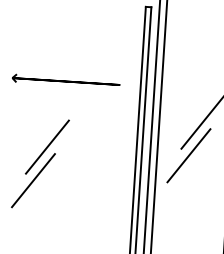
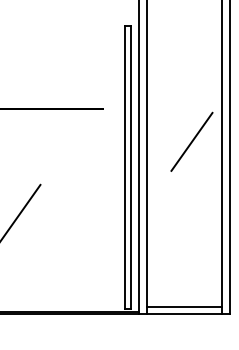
line: (46, 147) -> (31, 178), removed
line: (188, 155) -> (179, 177), removed

